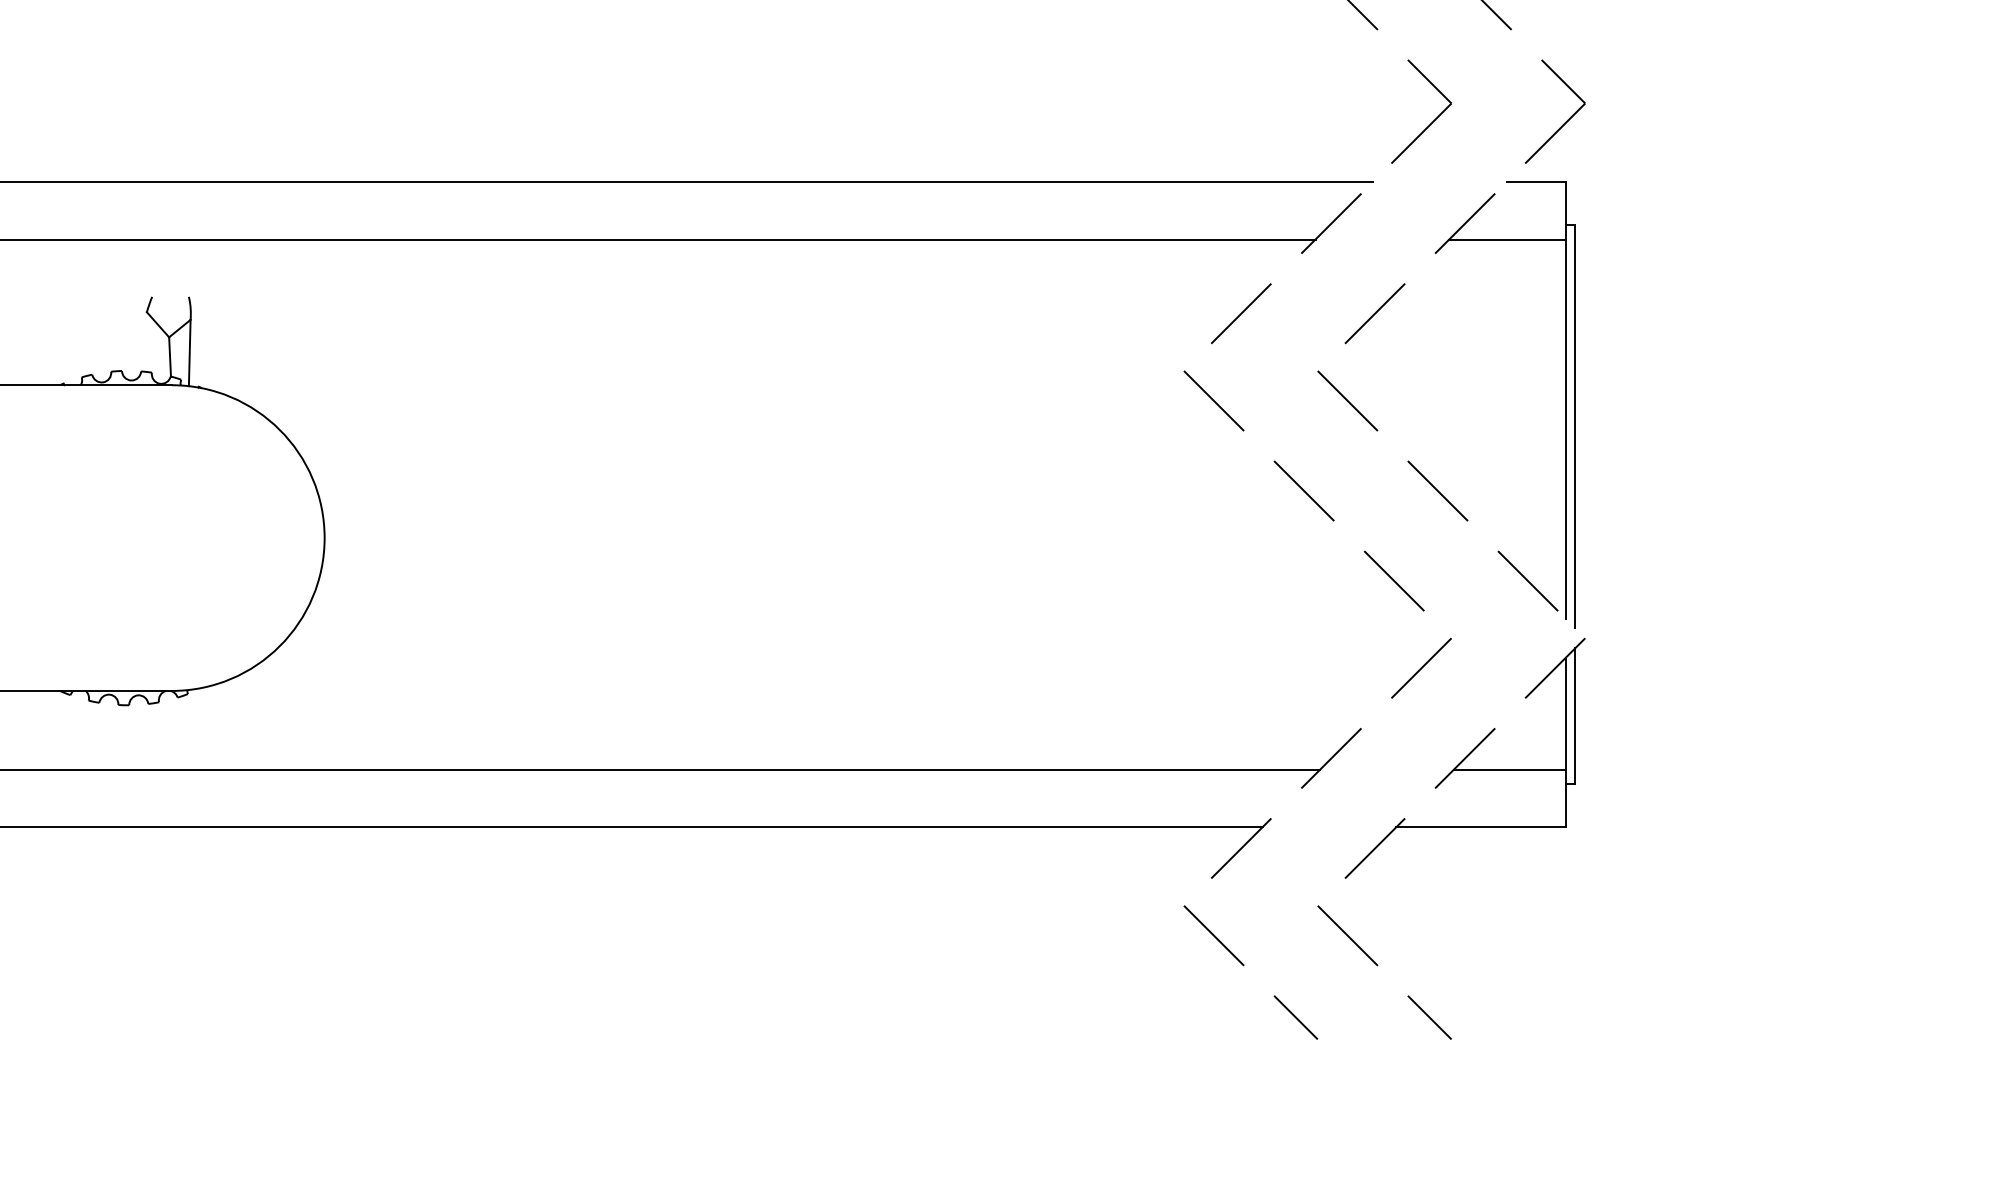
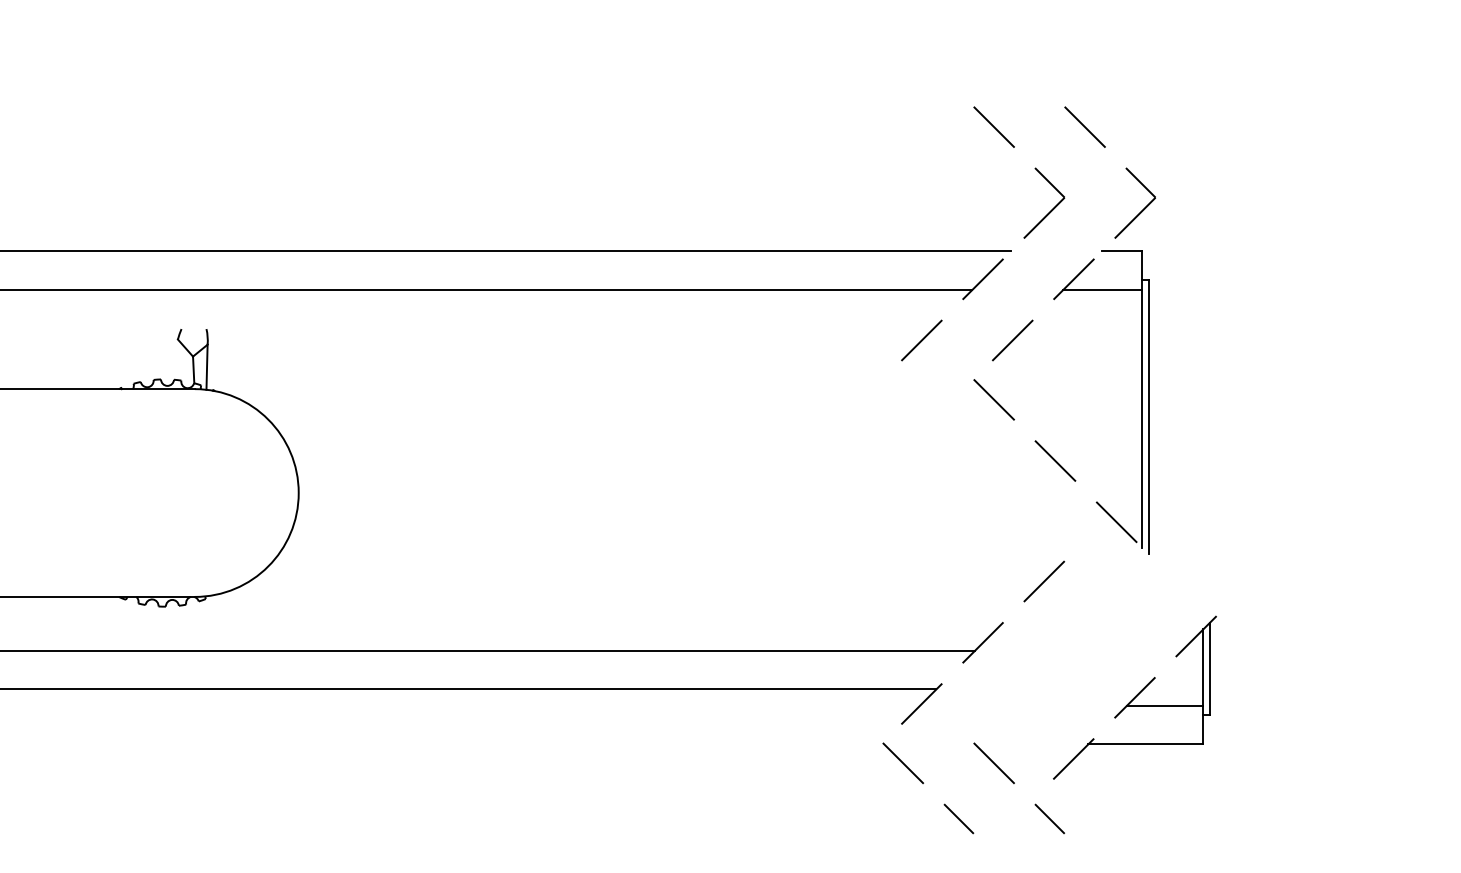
line: (1304, 491) -> (964, 461), removed
part: (1464, 757) -> (1134, 697), moved

